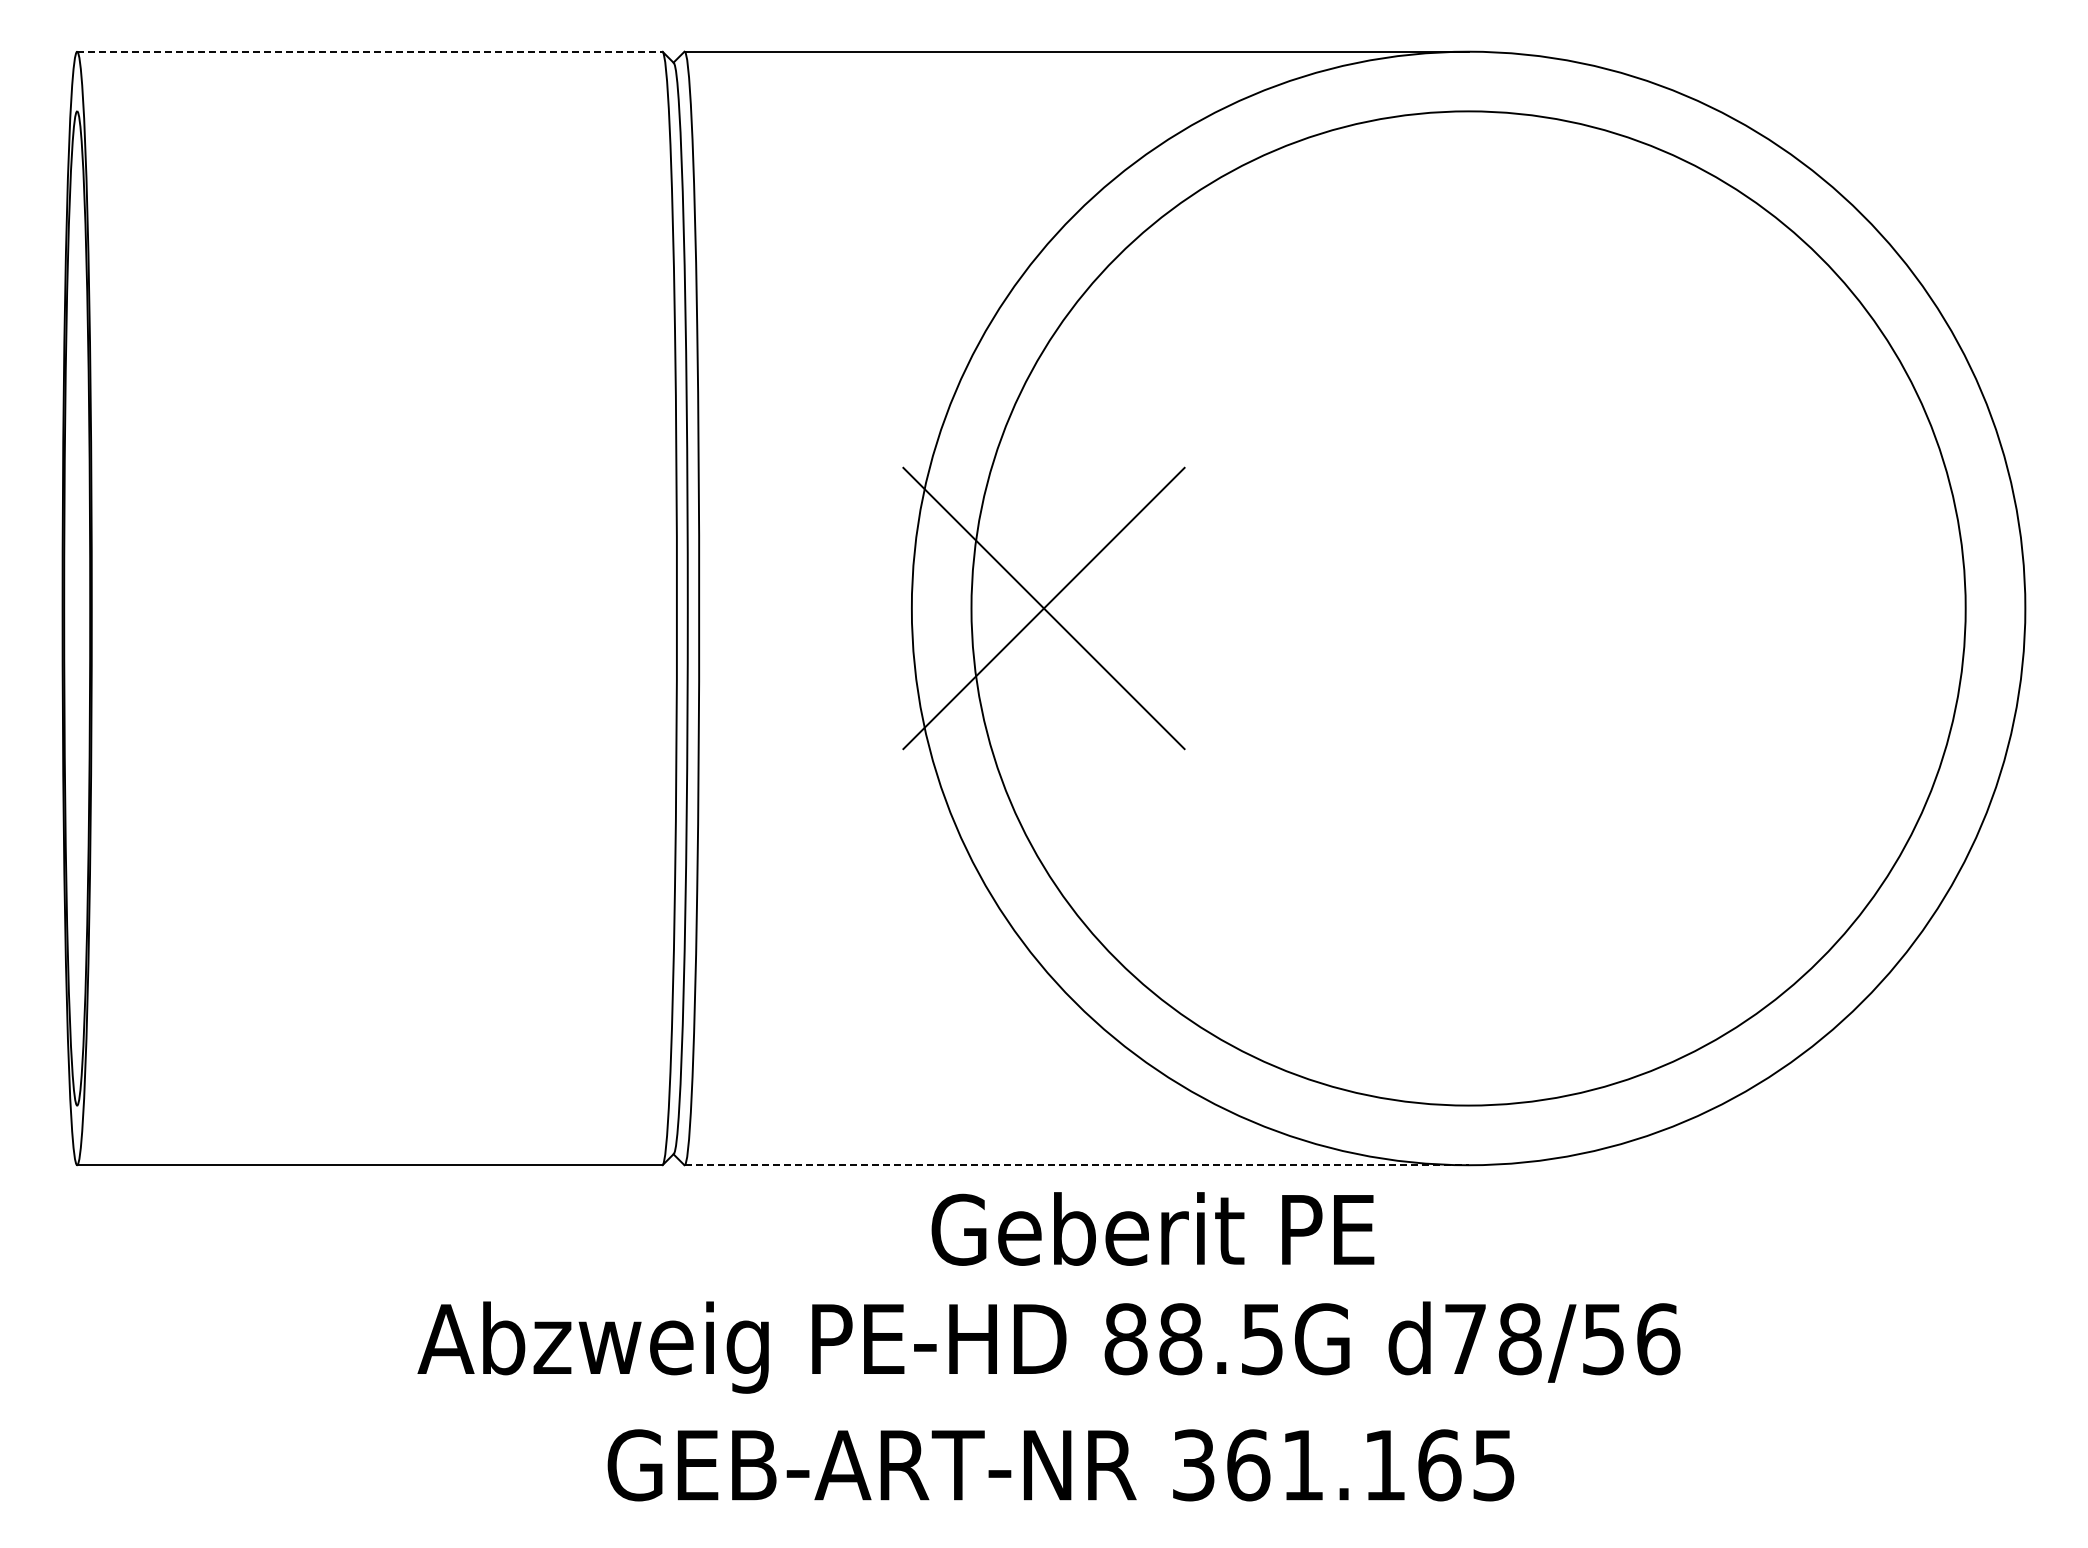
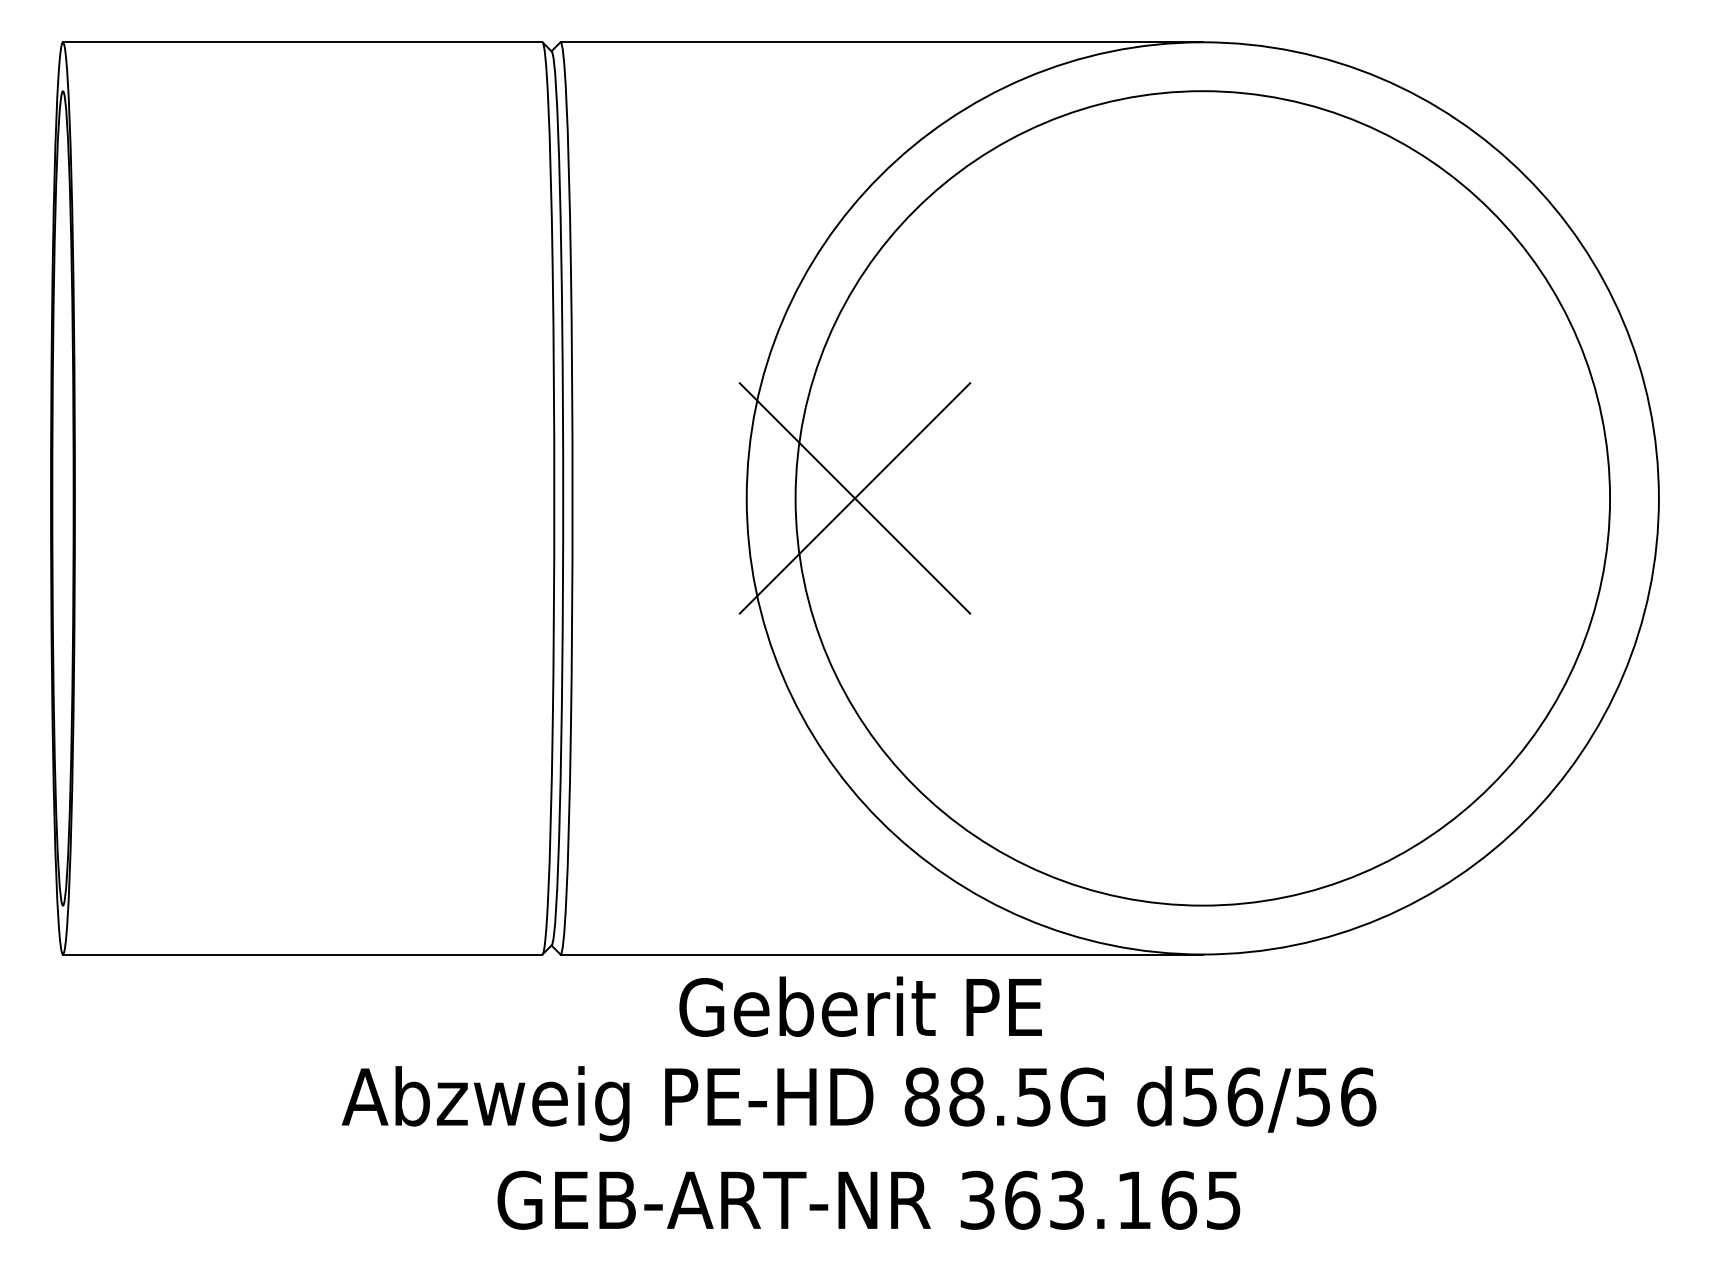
line: (369, 51) -> (302, 42), dashed -> solid
line: (1076, 1165) -> (881, 954), dashed -> solid
text: (1152, 1228) -> (860, 1006), moved
text: (1493, 1339) -> (1223, 1097), d78/56 -> d56/56
text: (1302, 1465) -> (1066, 1200), 361.165 -> 363.165

